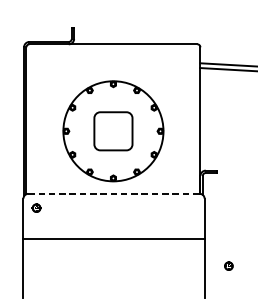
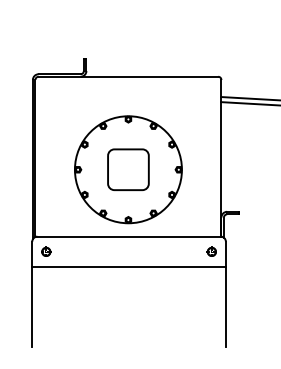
line: (114, 193) -> (129, 236), dashed -> solid
line: (113, 239) -> (128, 267), moved
part: (228, 265) -> (211, 251), moved

